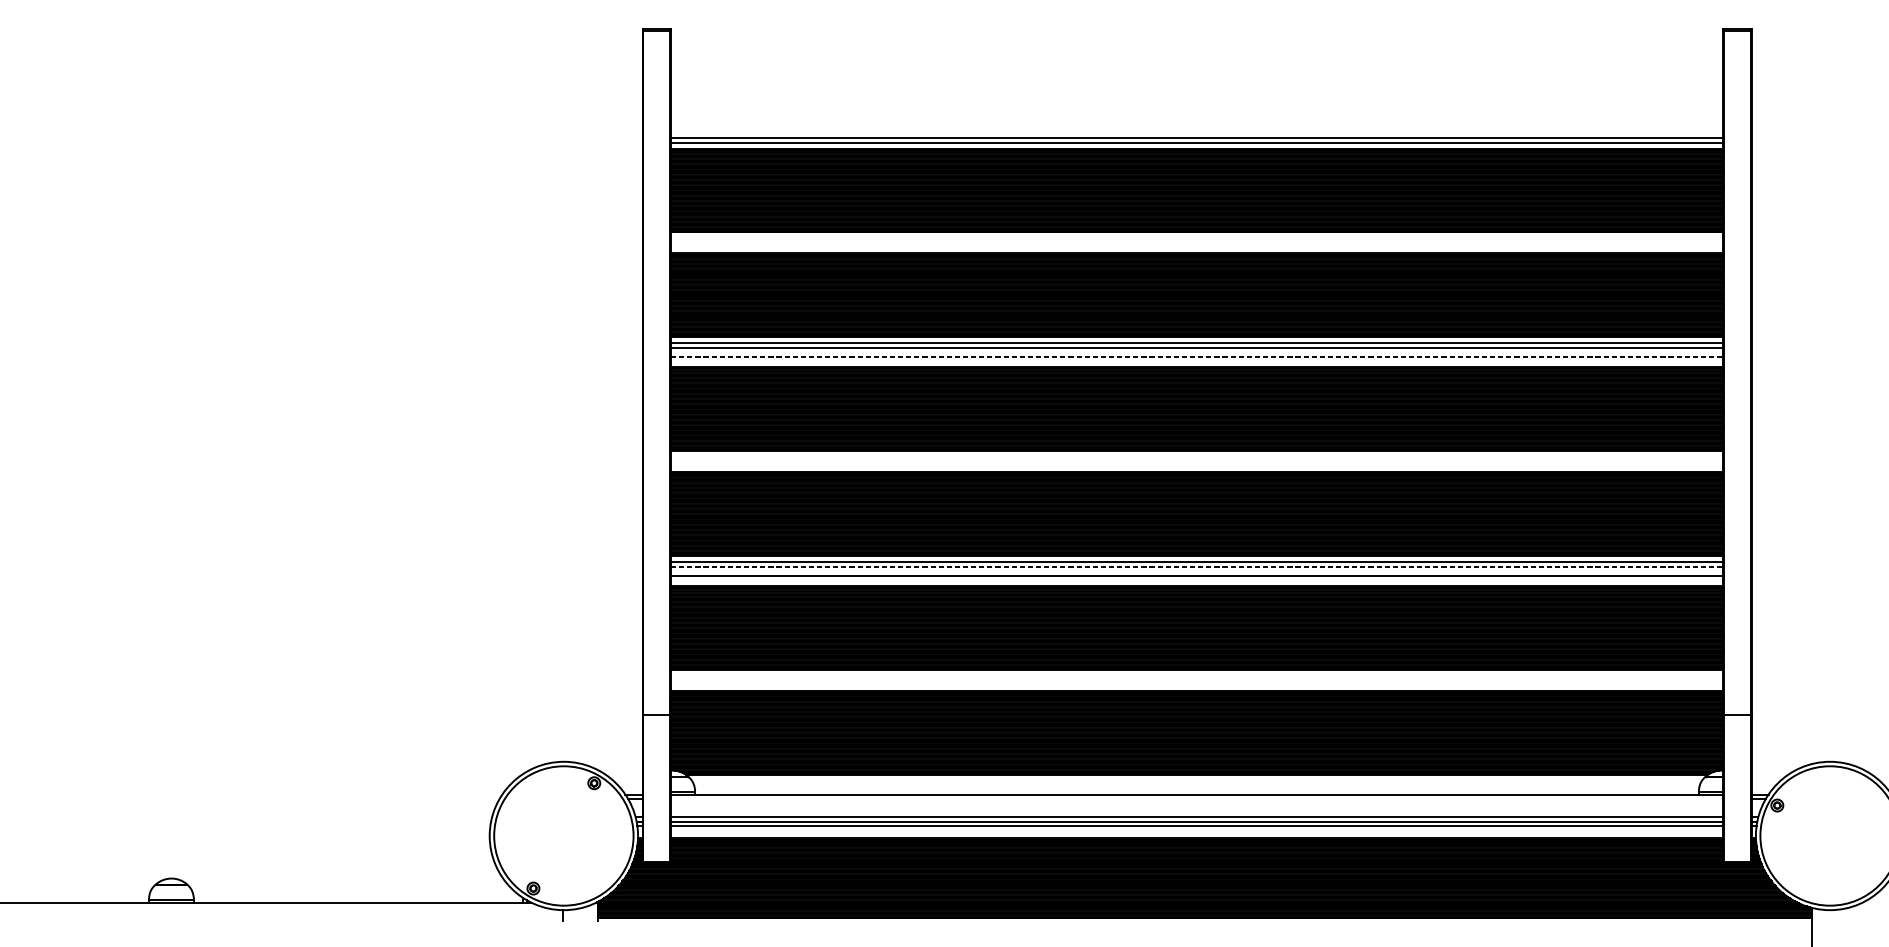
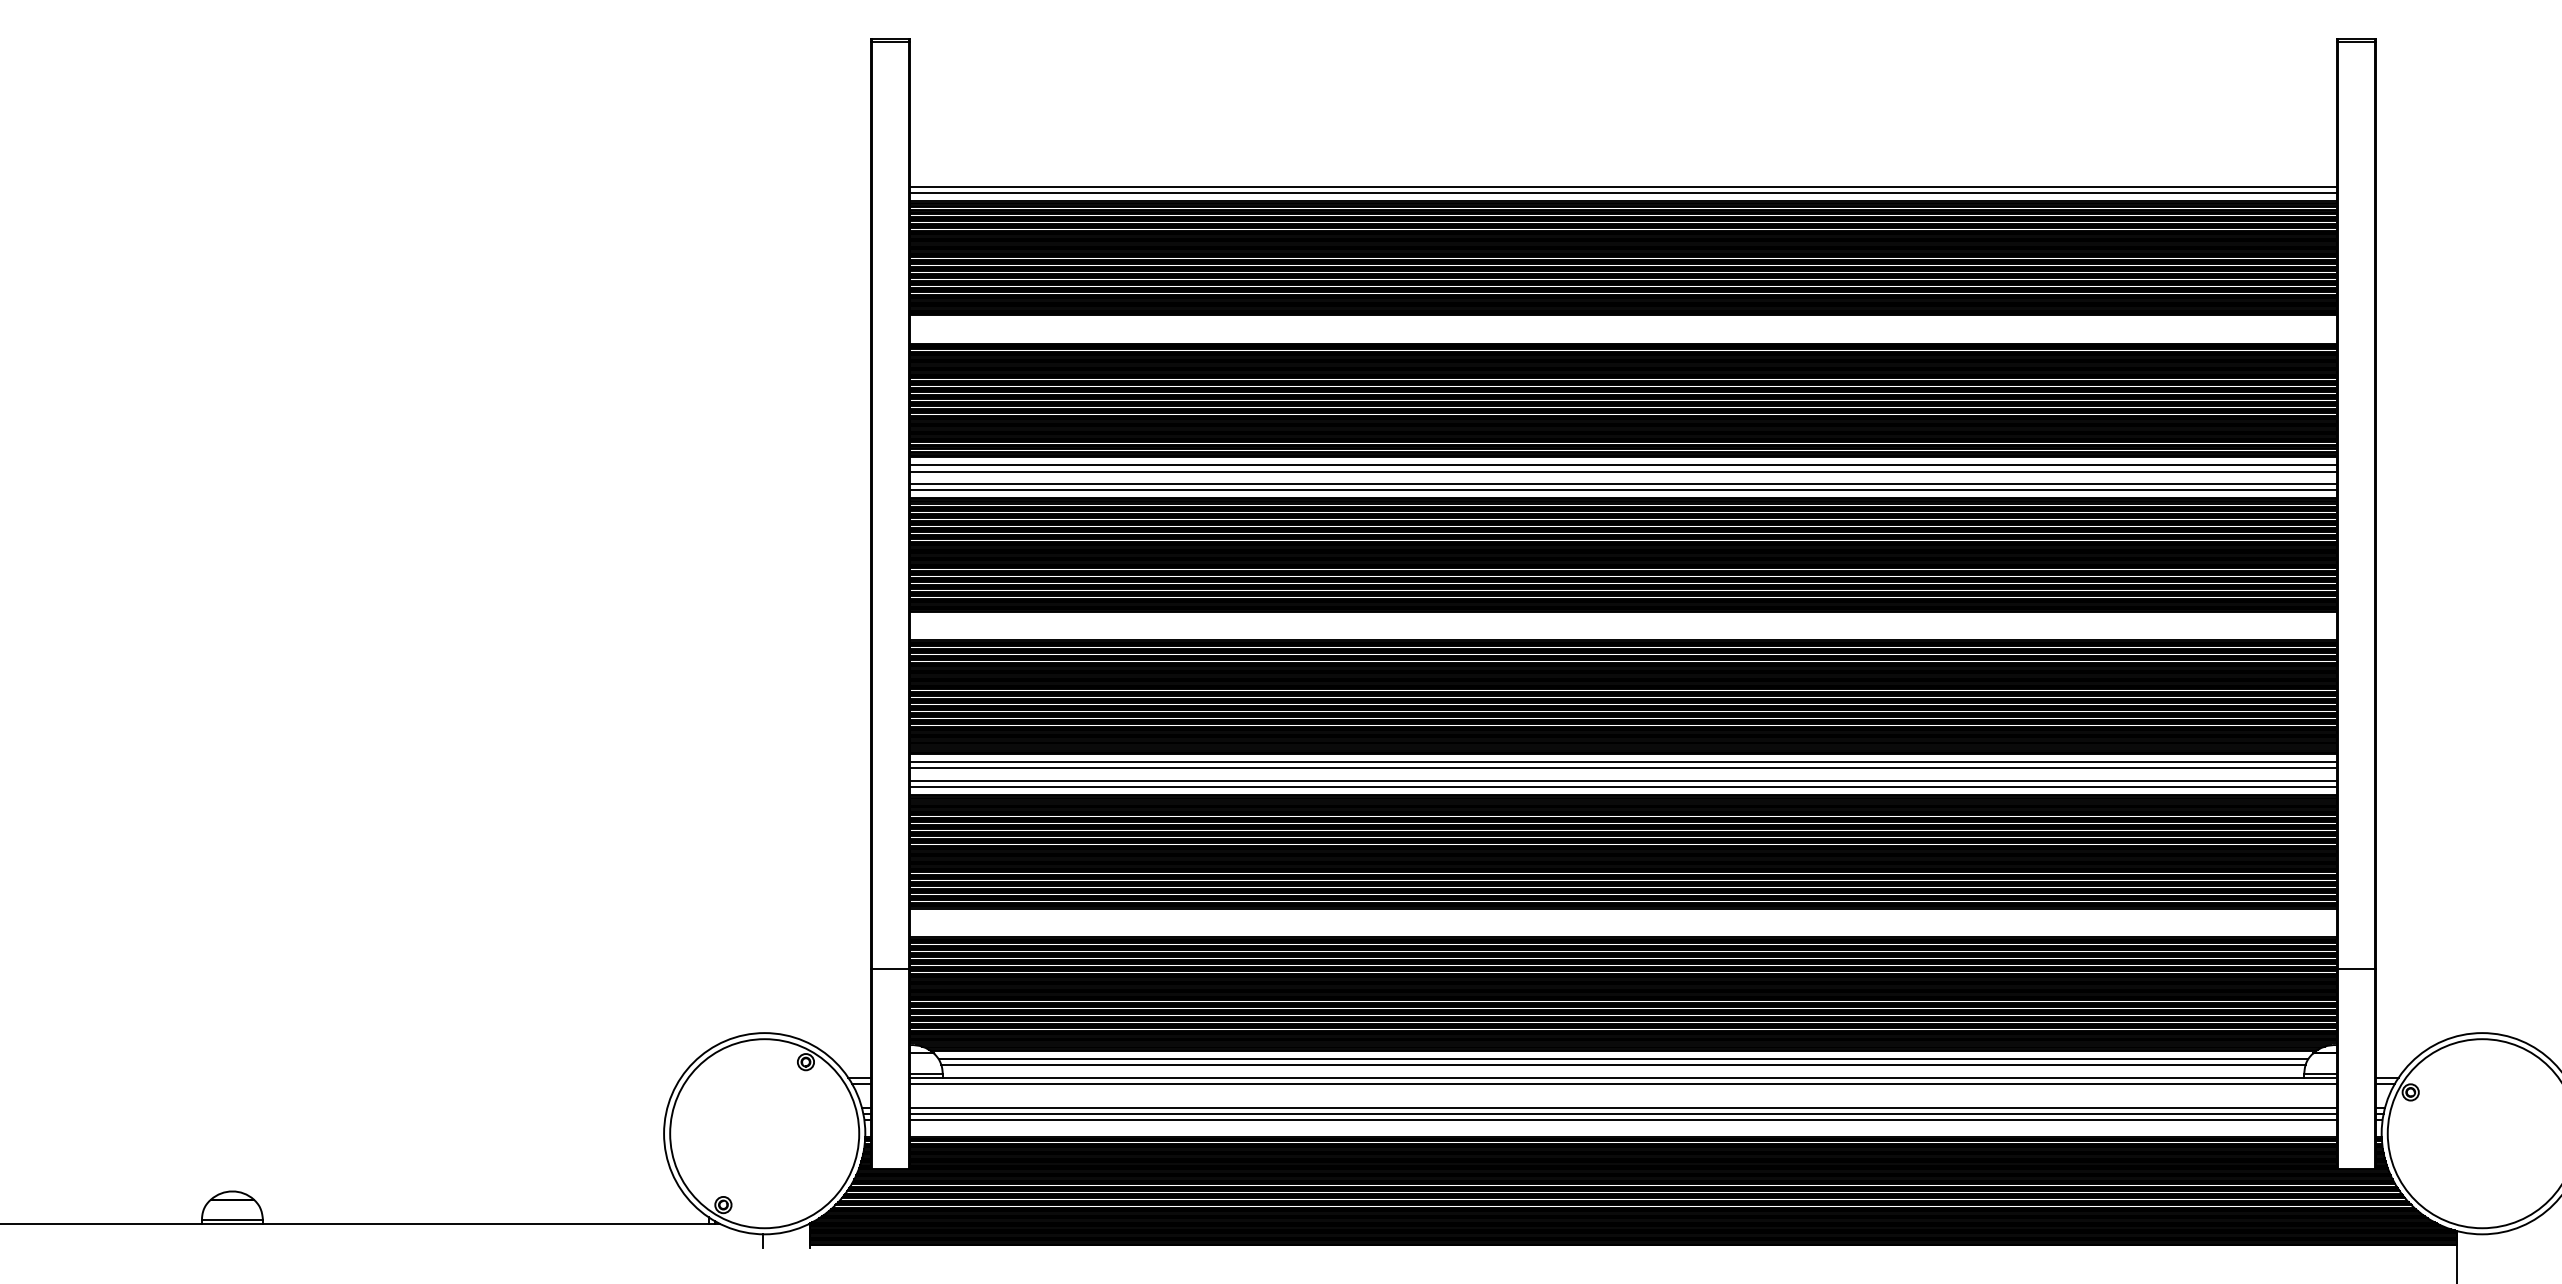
line: (1196, 356) -> (1623, 483), dashed -> solid
line: (1196, 361) -> (1623, 489), added
line: (1196, 566) -> (1623, 768), dashed -> solid
line: (1196, 580) -> (1623, 786), added
line: (1196, 781) -> (1623, 1059), added
line: (1196, 785) -> (1623, 1065), added
line: (1196, 798) -> (1623, 1083), added

